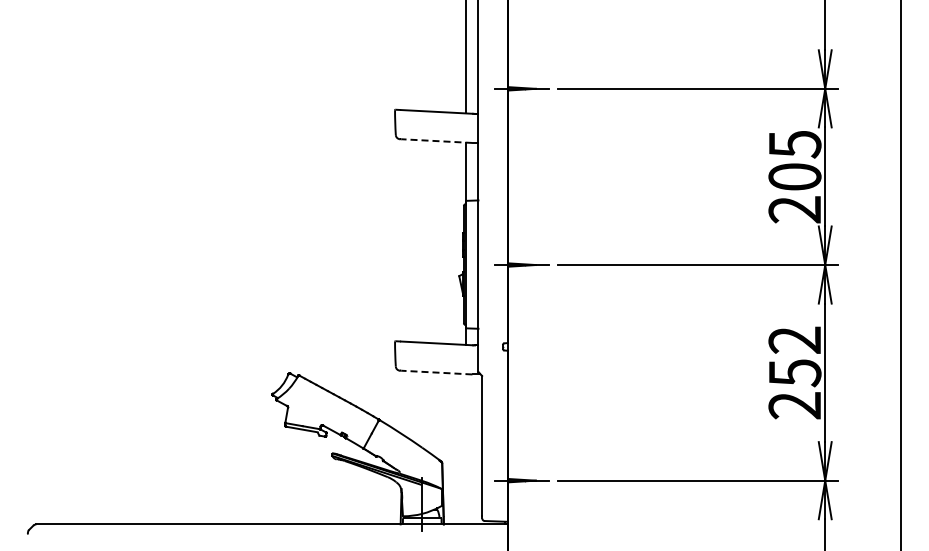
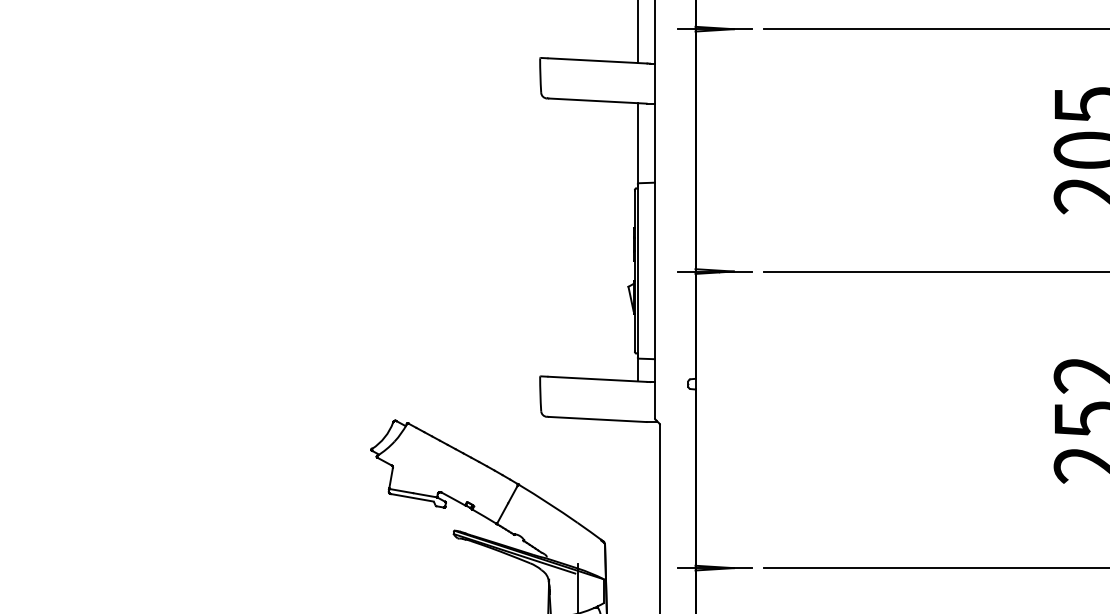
line: (436, 141) -> (597, 101), dashed -> solid
line: (436, 372) -> (597, 419), dashed -> solid

